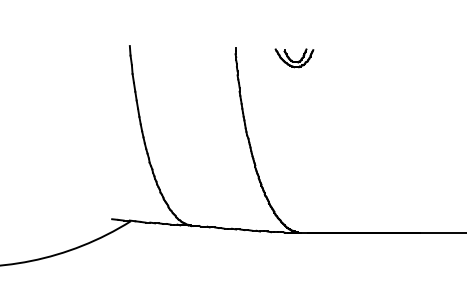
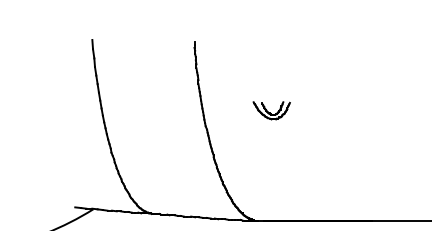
part: (294, 58) -> (271, 110), moved

